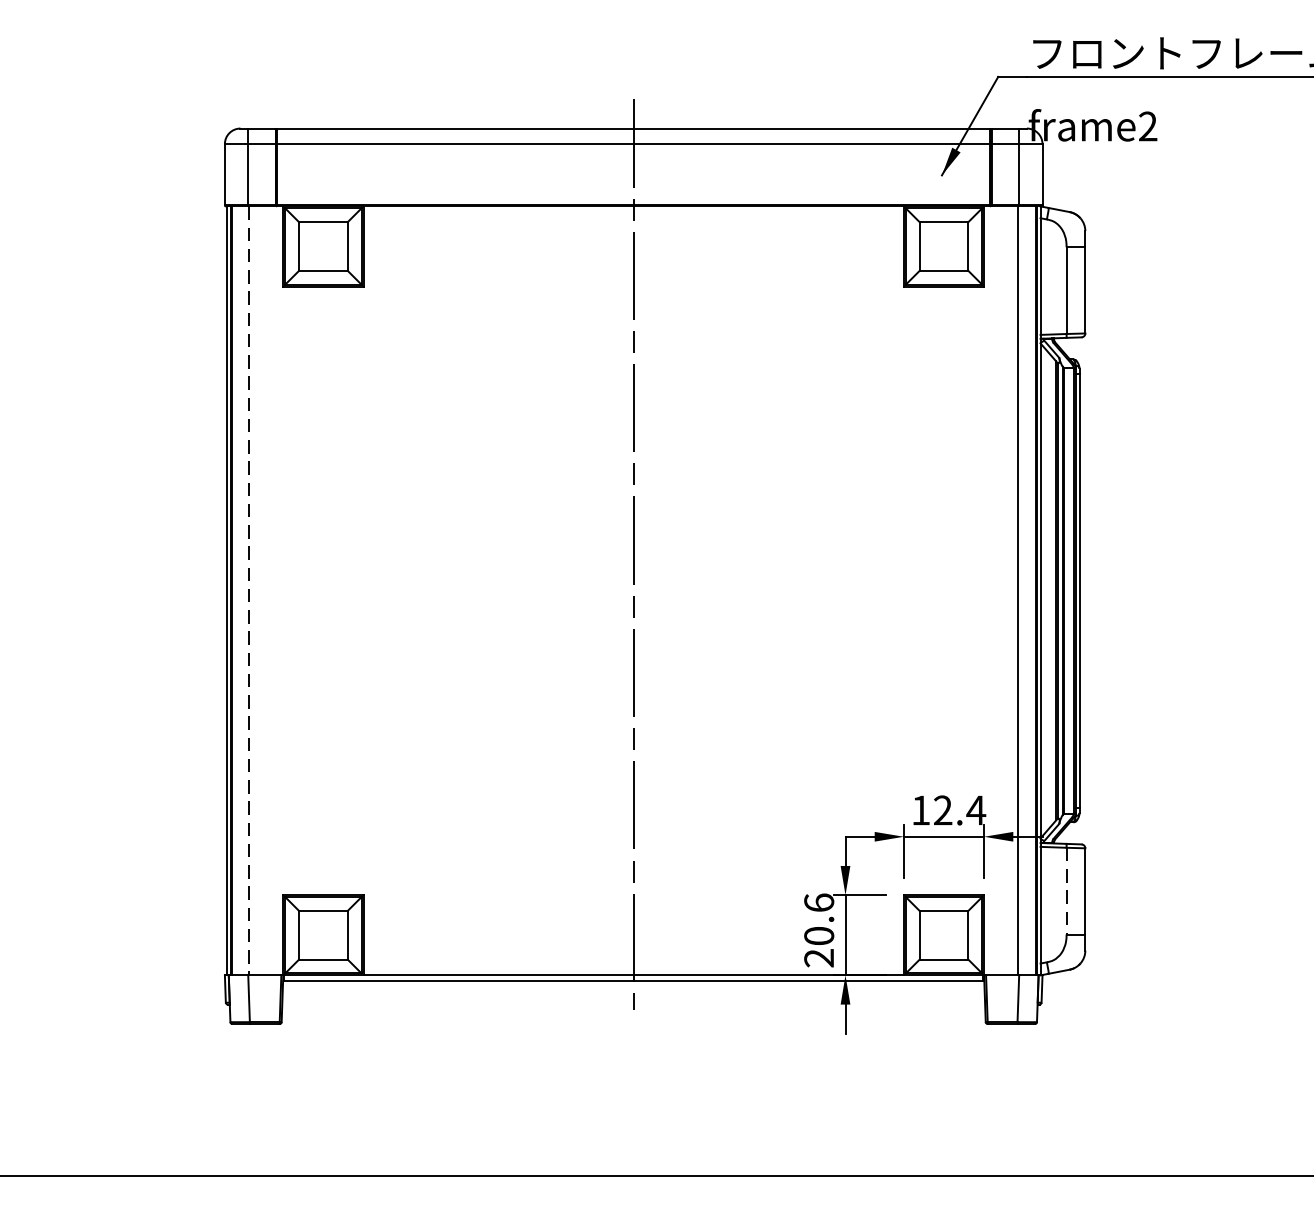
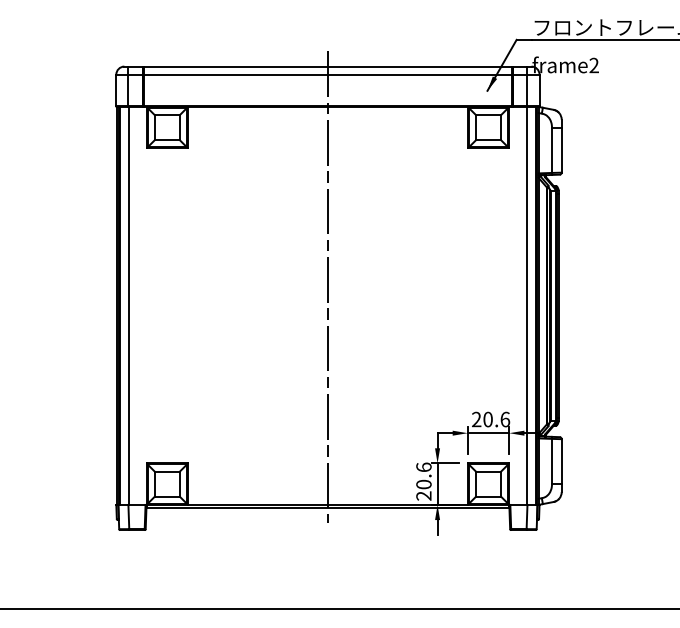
line: (248, 592) -> (128, 306), dashed -> solid
text: (949, 810) -> (491, 419), 12.4 -> 20.6
line: (1065, 891) -> (551, 461), dashed -> solid

